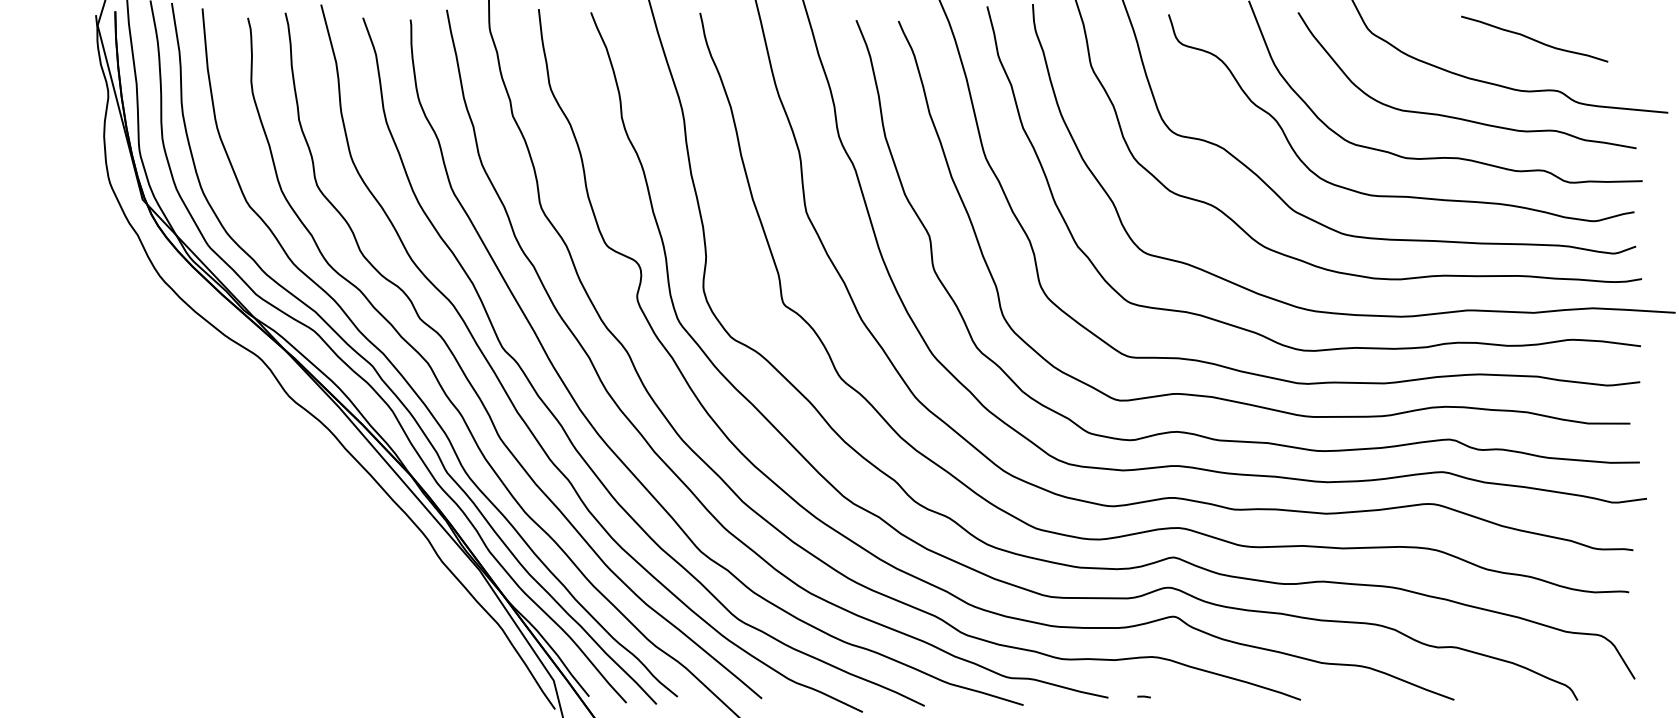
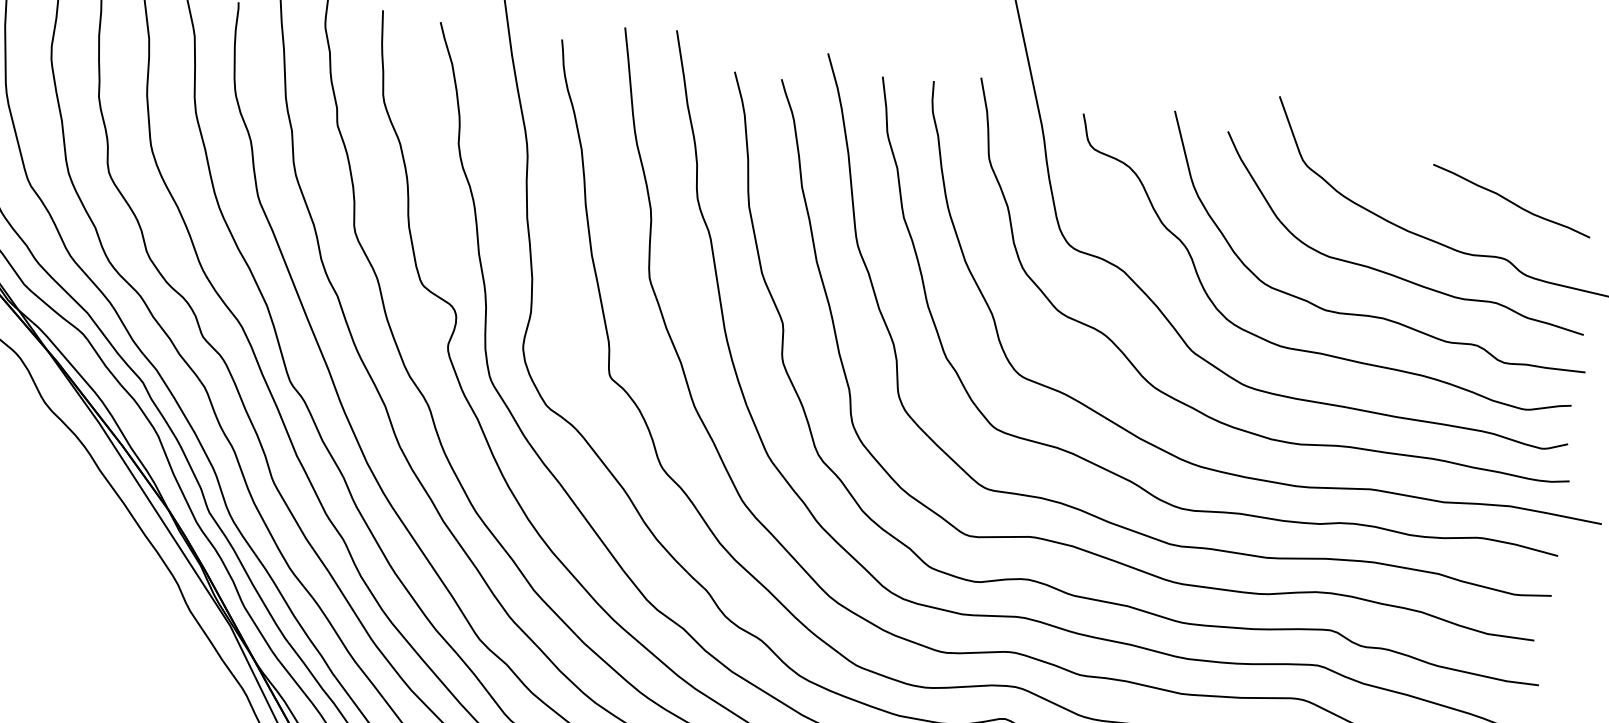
curve: (1533, 38) -> (1510, 200), moved

